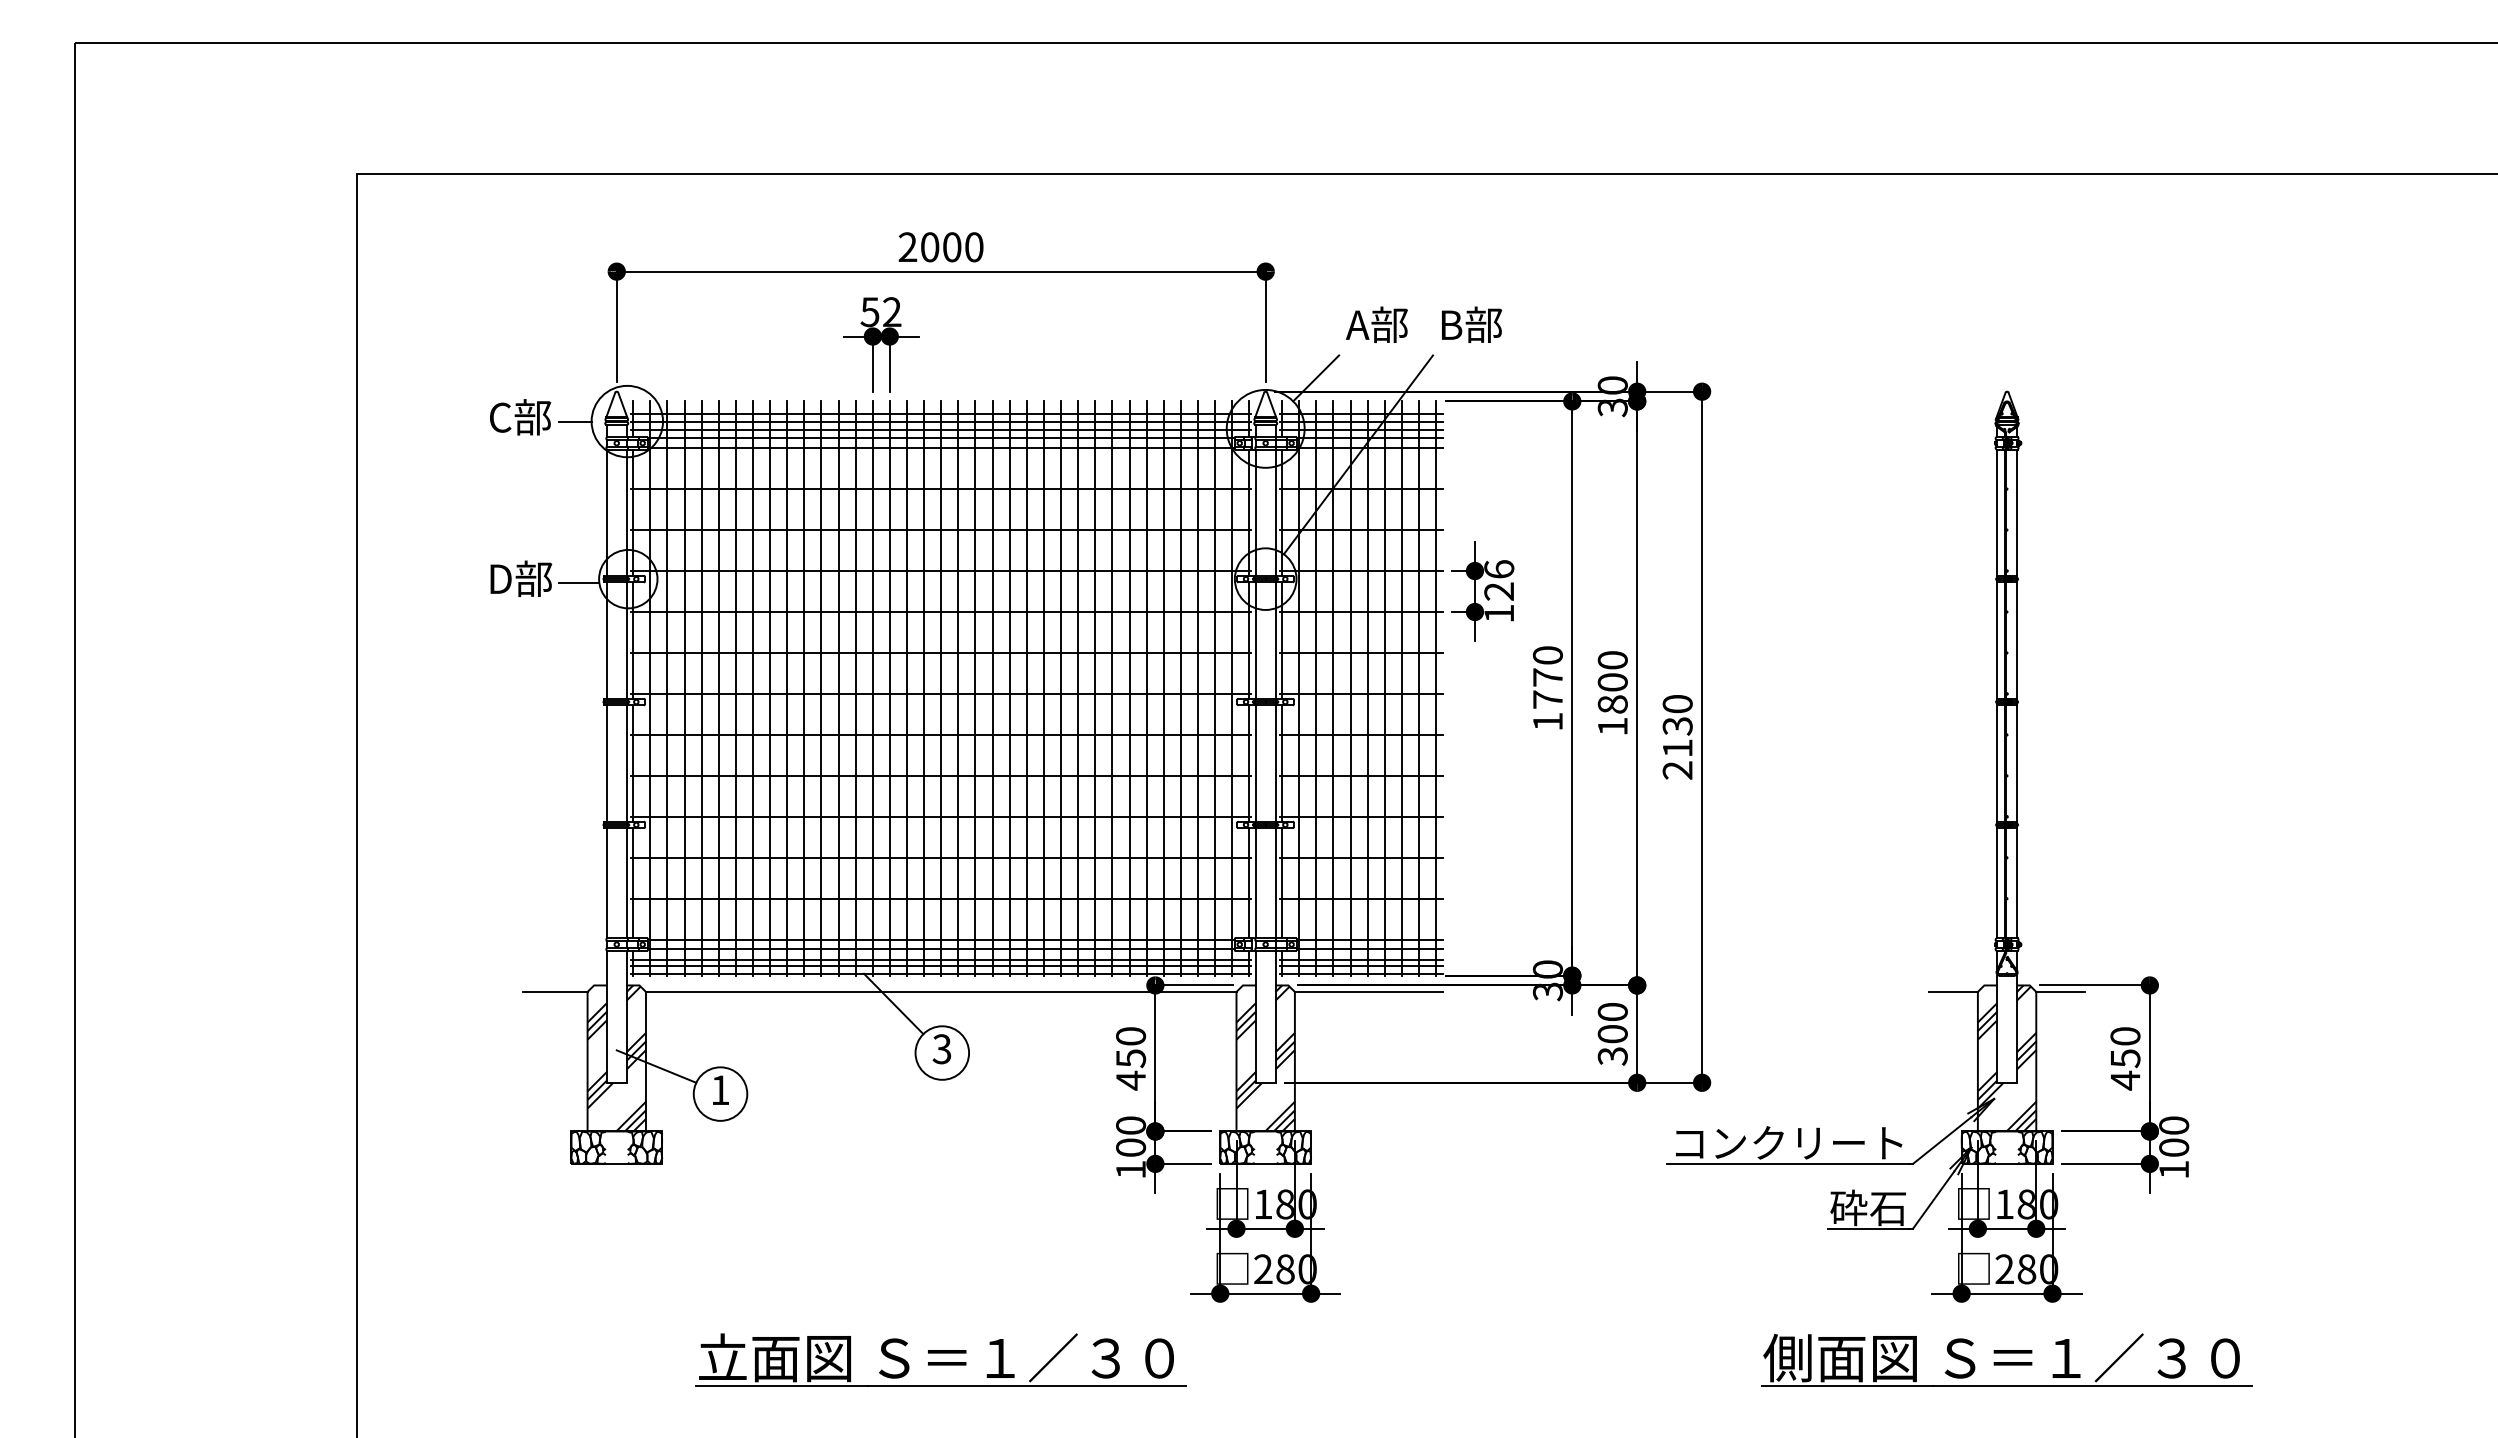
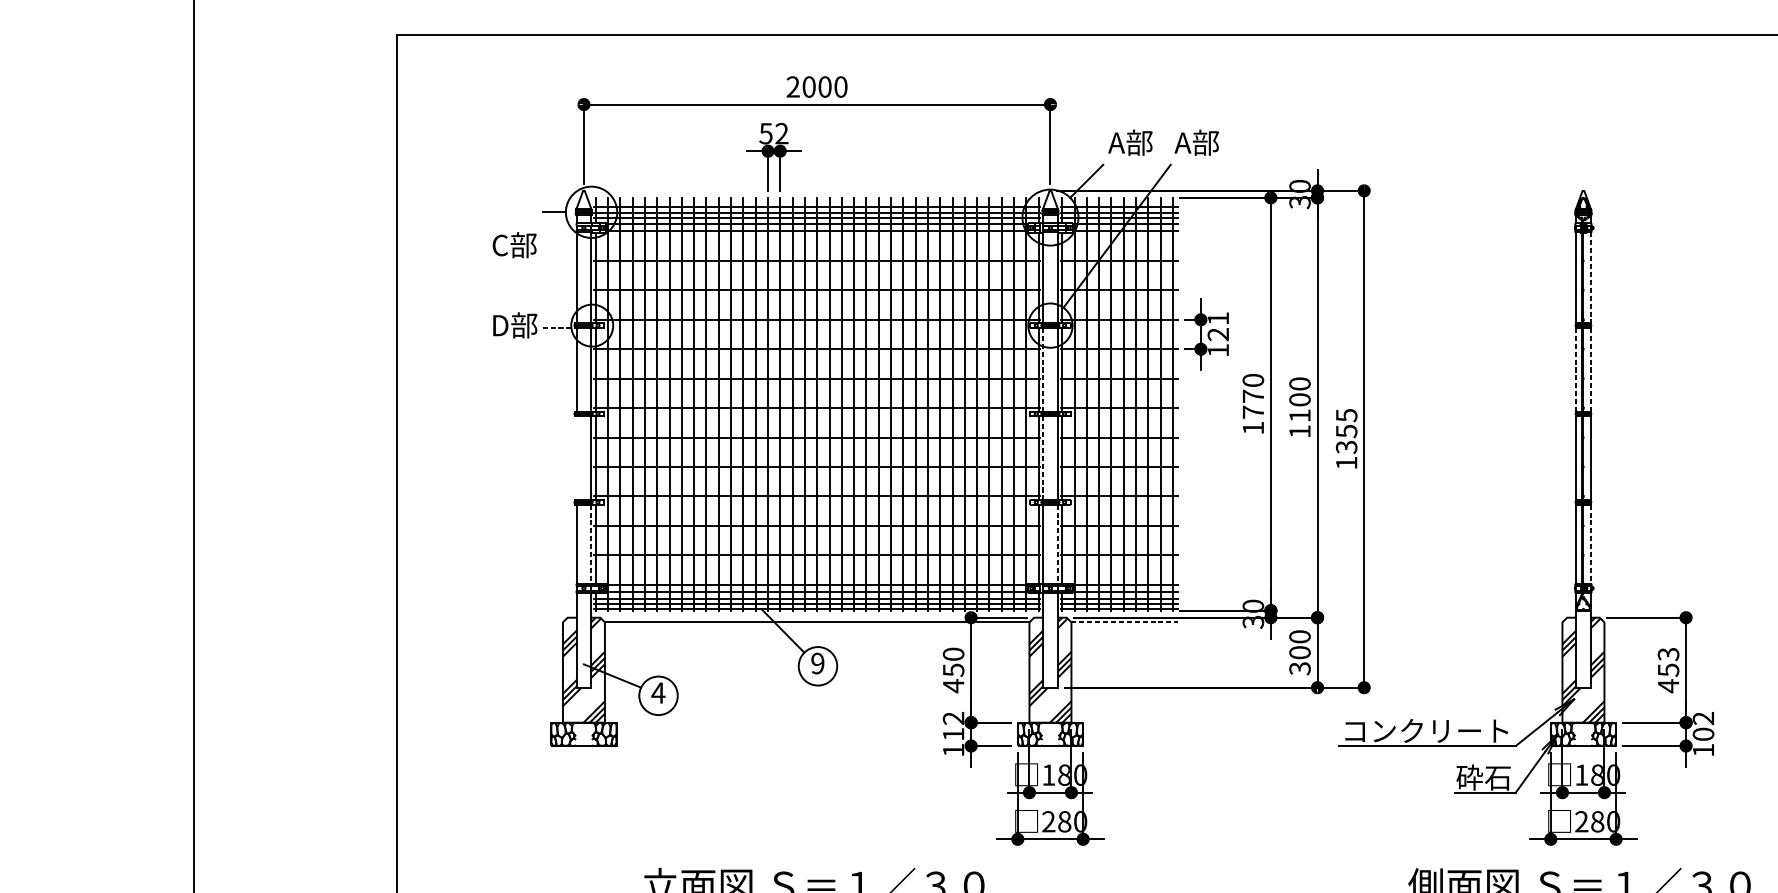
text: (1470, 324) -> (1197, 142), B部 -> A部
text: (520, 417) -> (514, 245), moved
line: (2016, 513) -> (1590, 278), solid -> dashed
text: (1499, 569) -> (1218, 318), 126 -> 121
line: (578, 583) -> (556, 328), solid -> dashed
line: (1255, 641) -> (1043, 370), solid -> dashed
line: (1997, 641) -> (1576, 370), solid -> dashed
line: (2016, 641) -> (1590, 370), solid -> dashed
text: (1612, 704) -> (1299, 415), 1800 -> 1100
text: (1677, 737) -> (1346, 439), 2130 -> 1355
line: (606, 763) -> (576, 458), removed
line: (1255, 763) -> (1043, 458), solid -> dashed
line: (626, 883) -> (590, 544), solid -> dashed
line: (1275, 883) -> (1057, 544), solid -> dashed
line: (2016, 883) -> (1590, 544), solid -> dashed
line: (554, 991) -> (539, 622), removed
line: (1368, 991) -> (1124, 622), solid -> dashed
line: (1953, 991) -> (1544, 622), removed
line: (2060, 991) -> (1621, 622), removed
text: (2125, 1036) -> (1668, 654), 450 -> 453
text: (941, 1049) -> (817, 663), 3 -> 9
text: (720, 1089) -> (658, 692), 1 -> 4
text: (2174, 1125) -> (1703, 718), 100 -> 102
text: (1131, 1136) -> (953, 726), 100 -> 112

